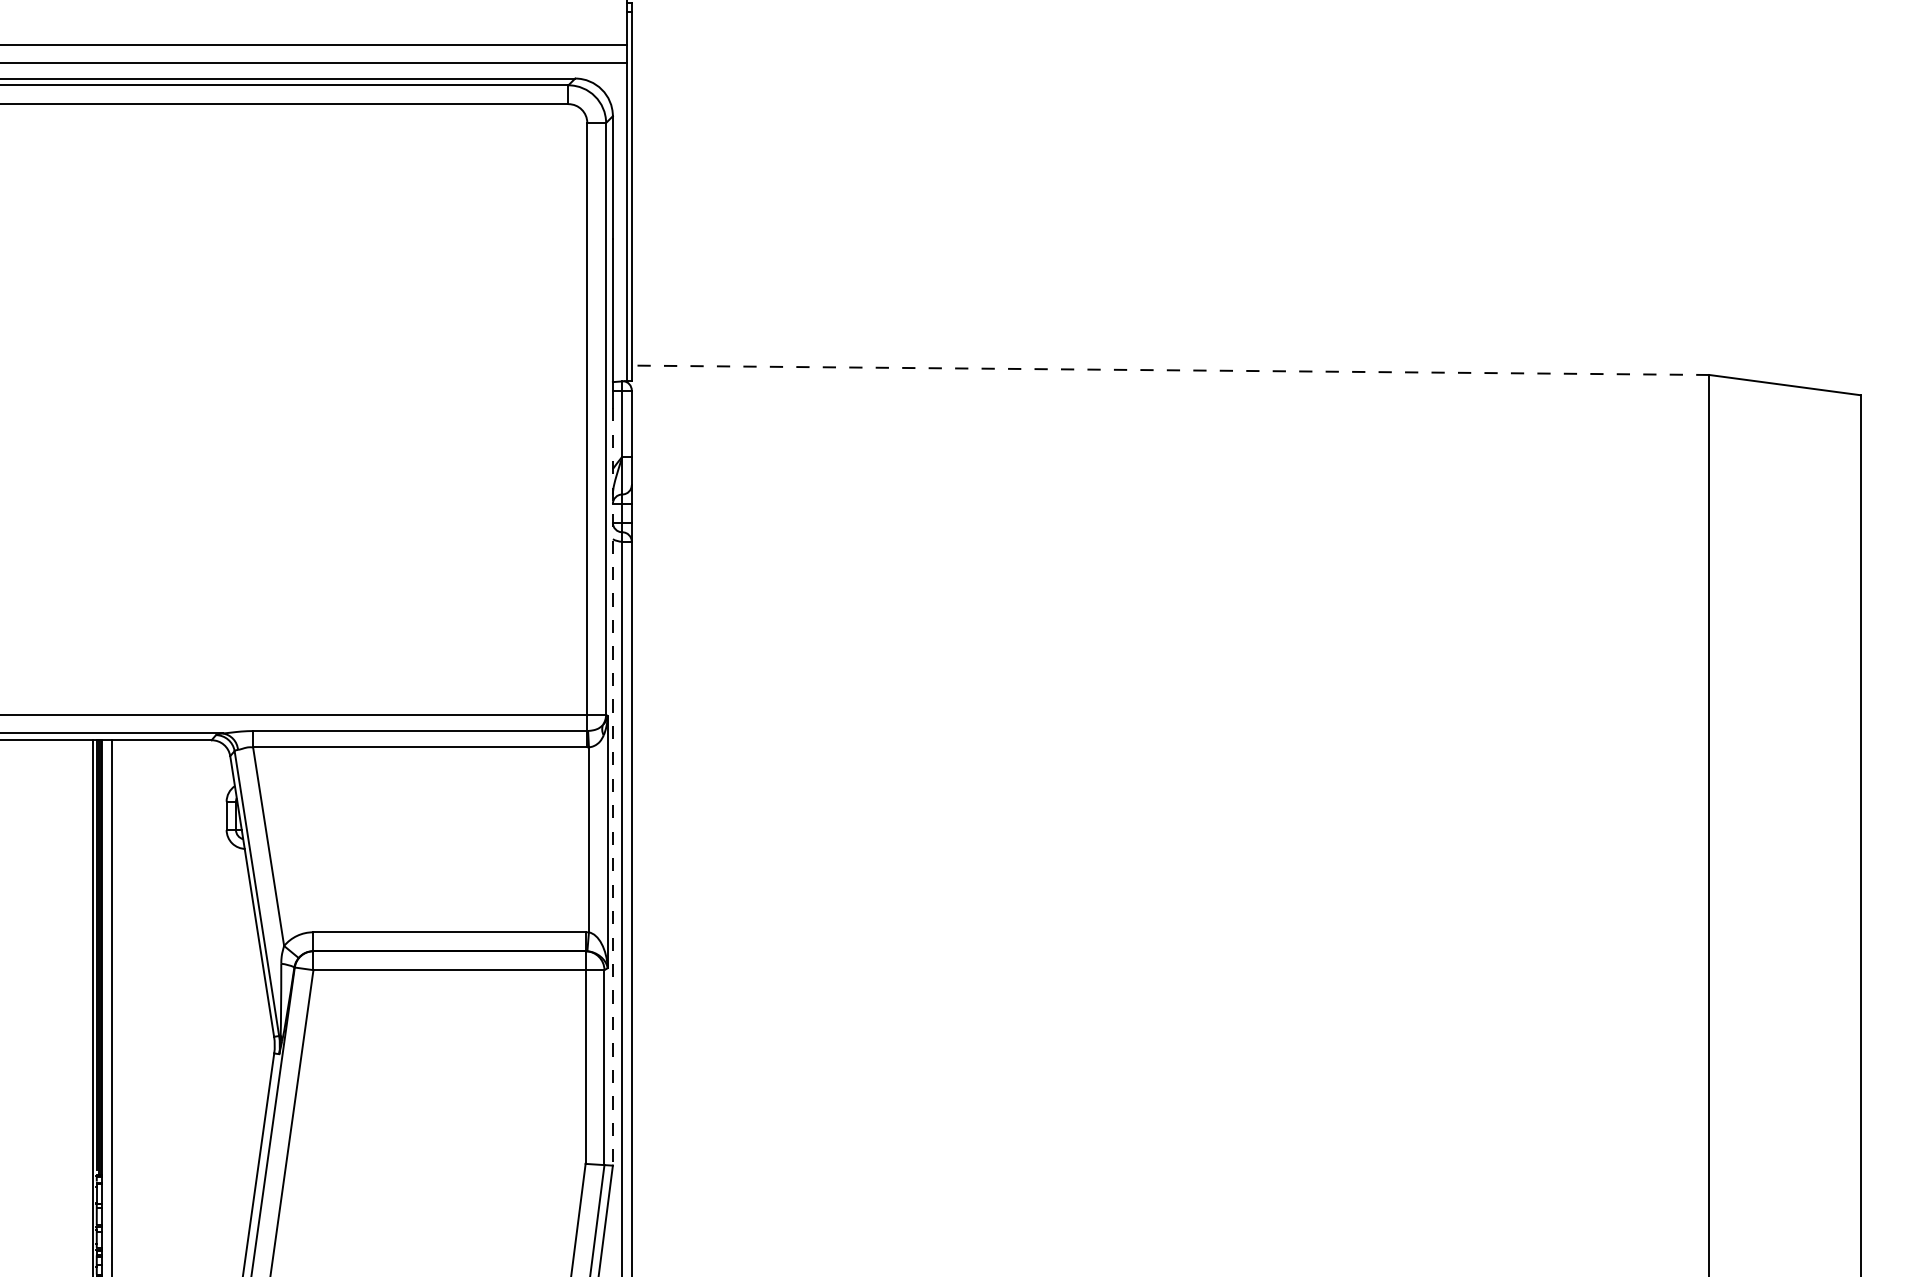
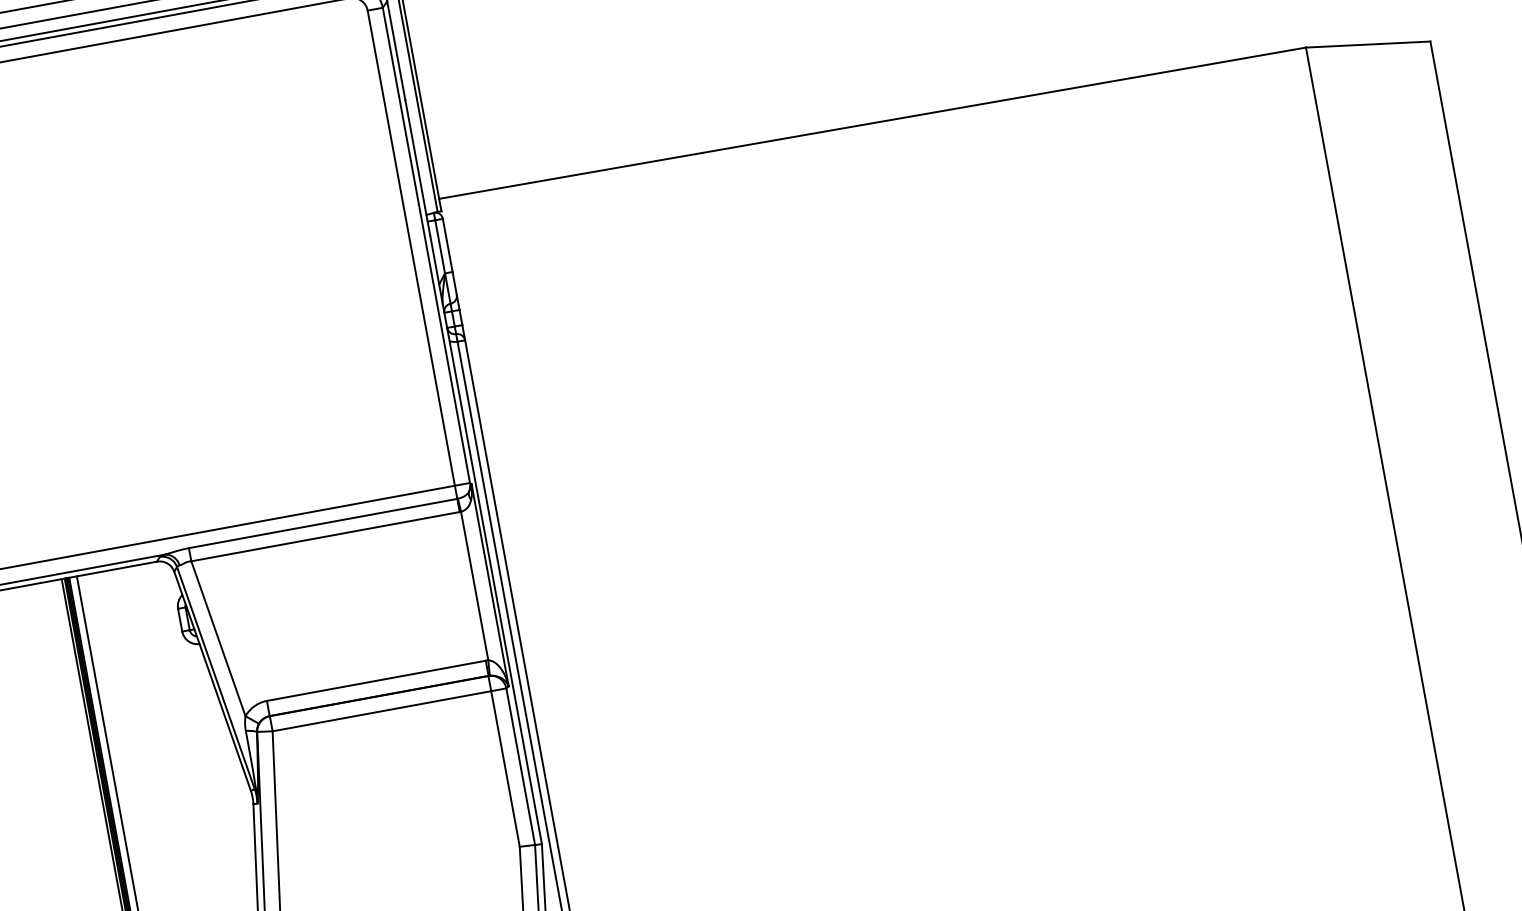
line: (1170, 370) -> (872, 123), dashed -> solid
line: (612, 786) -> (485, 539), dashed -> solid

